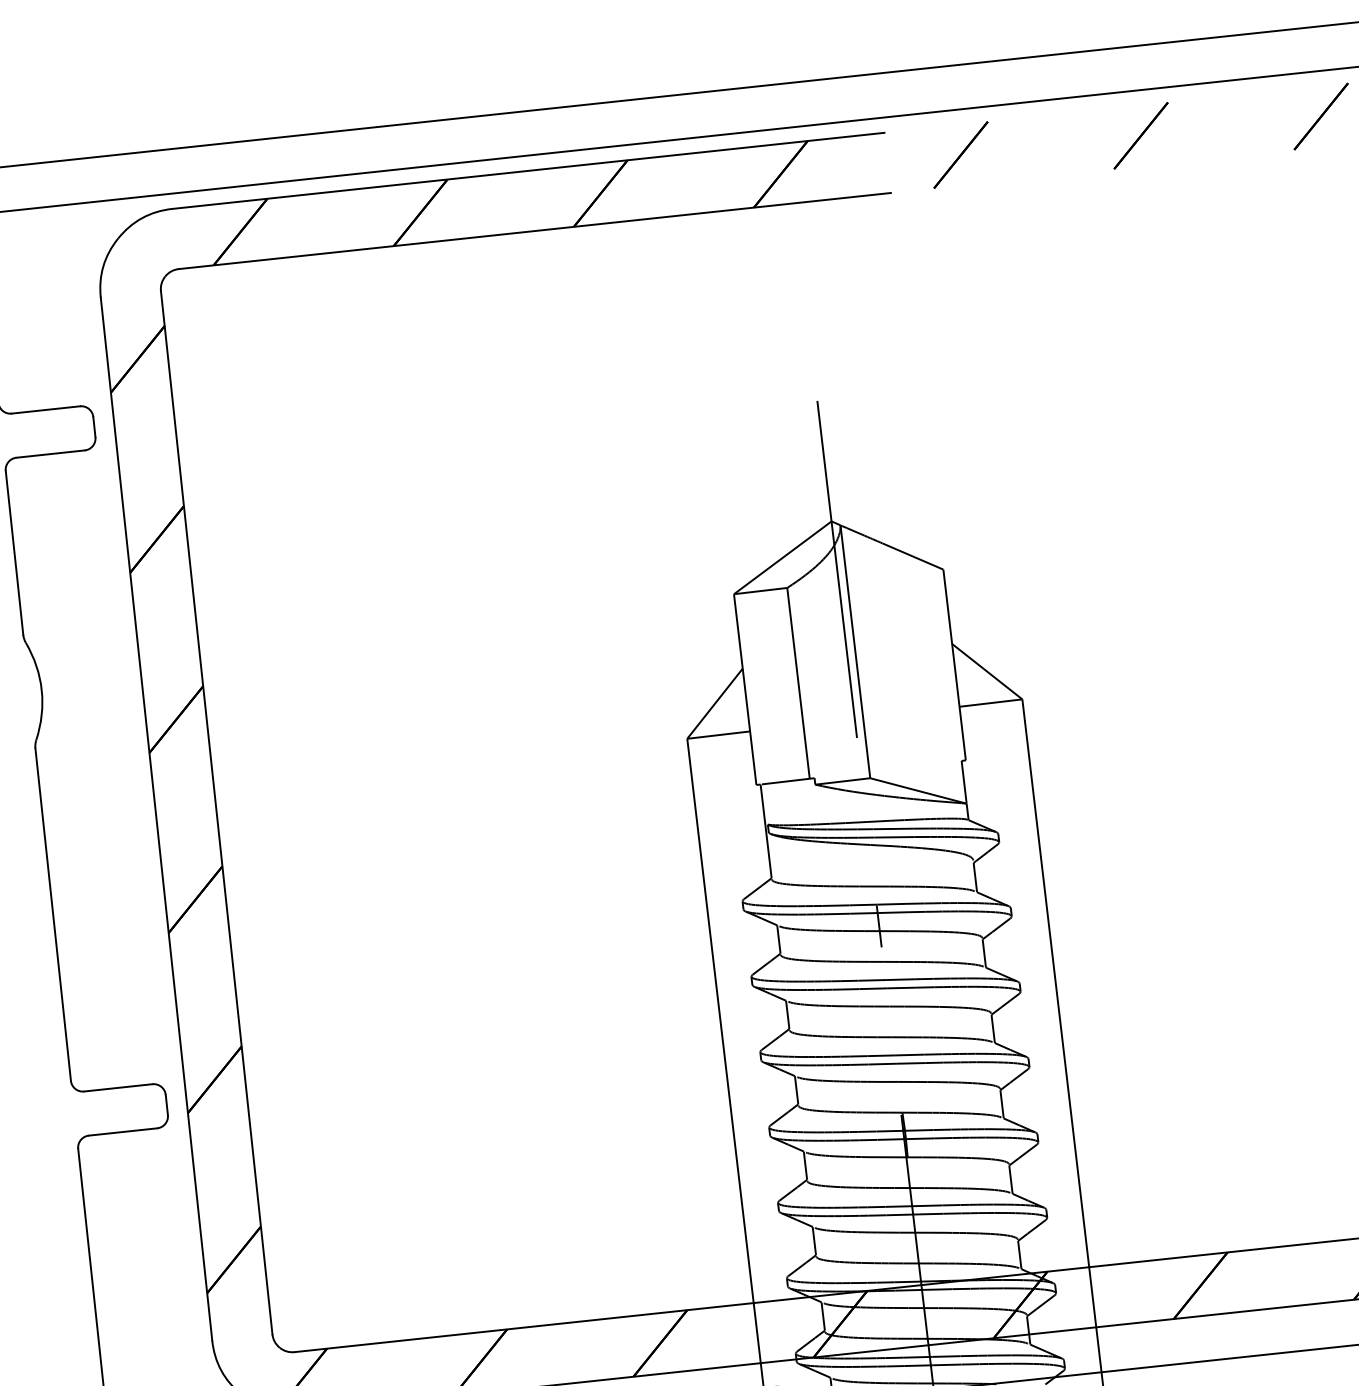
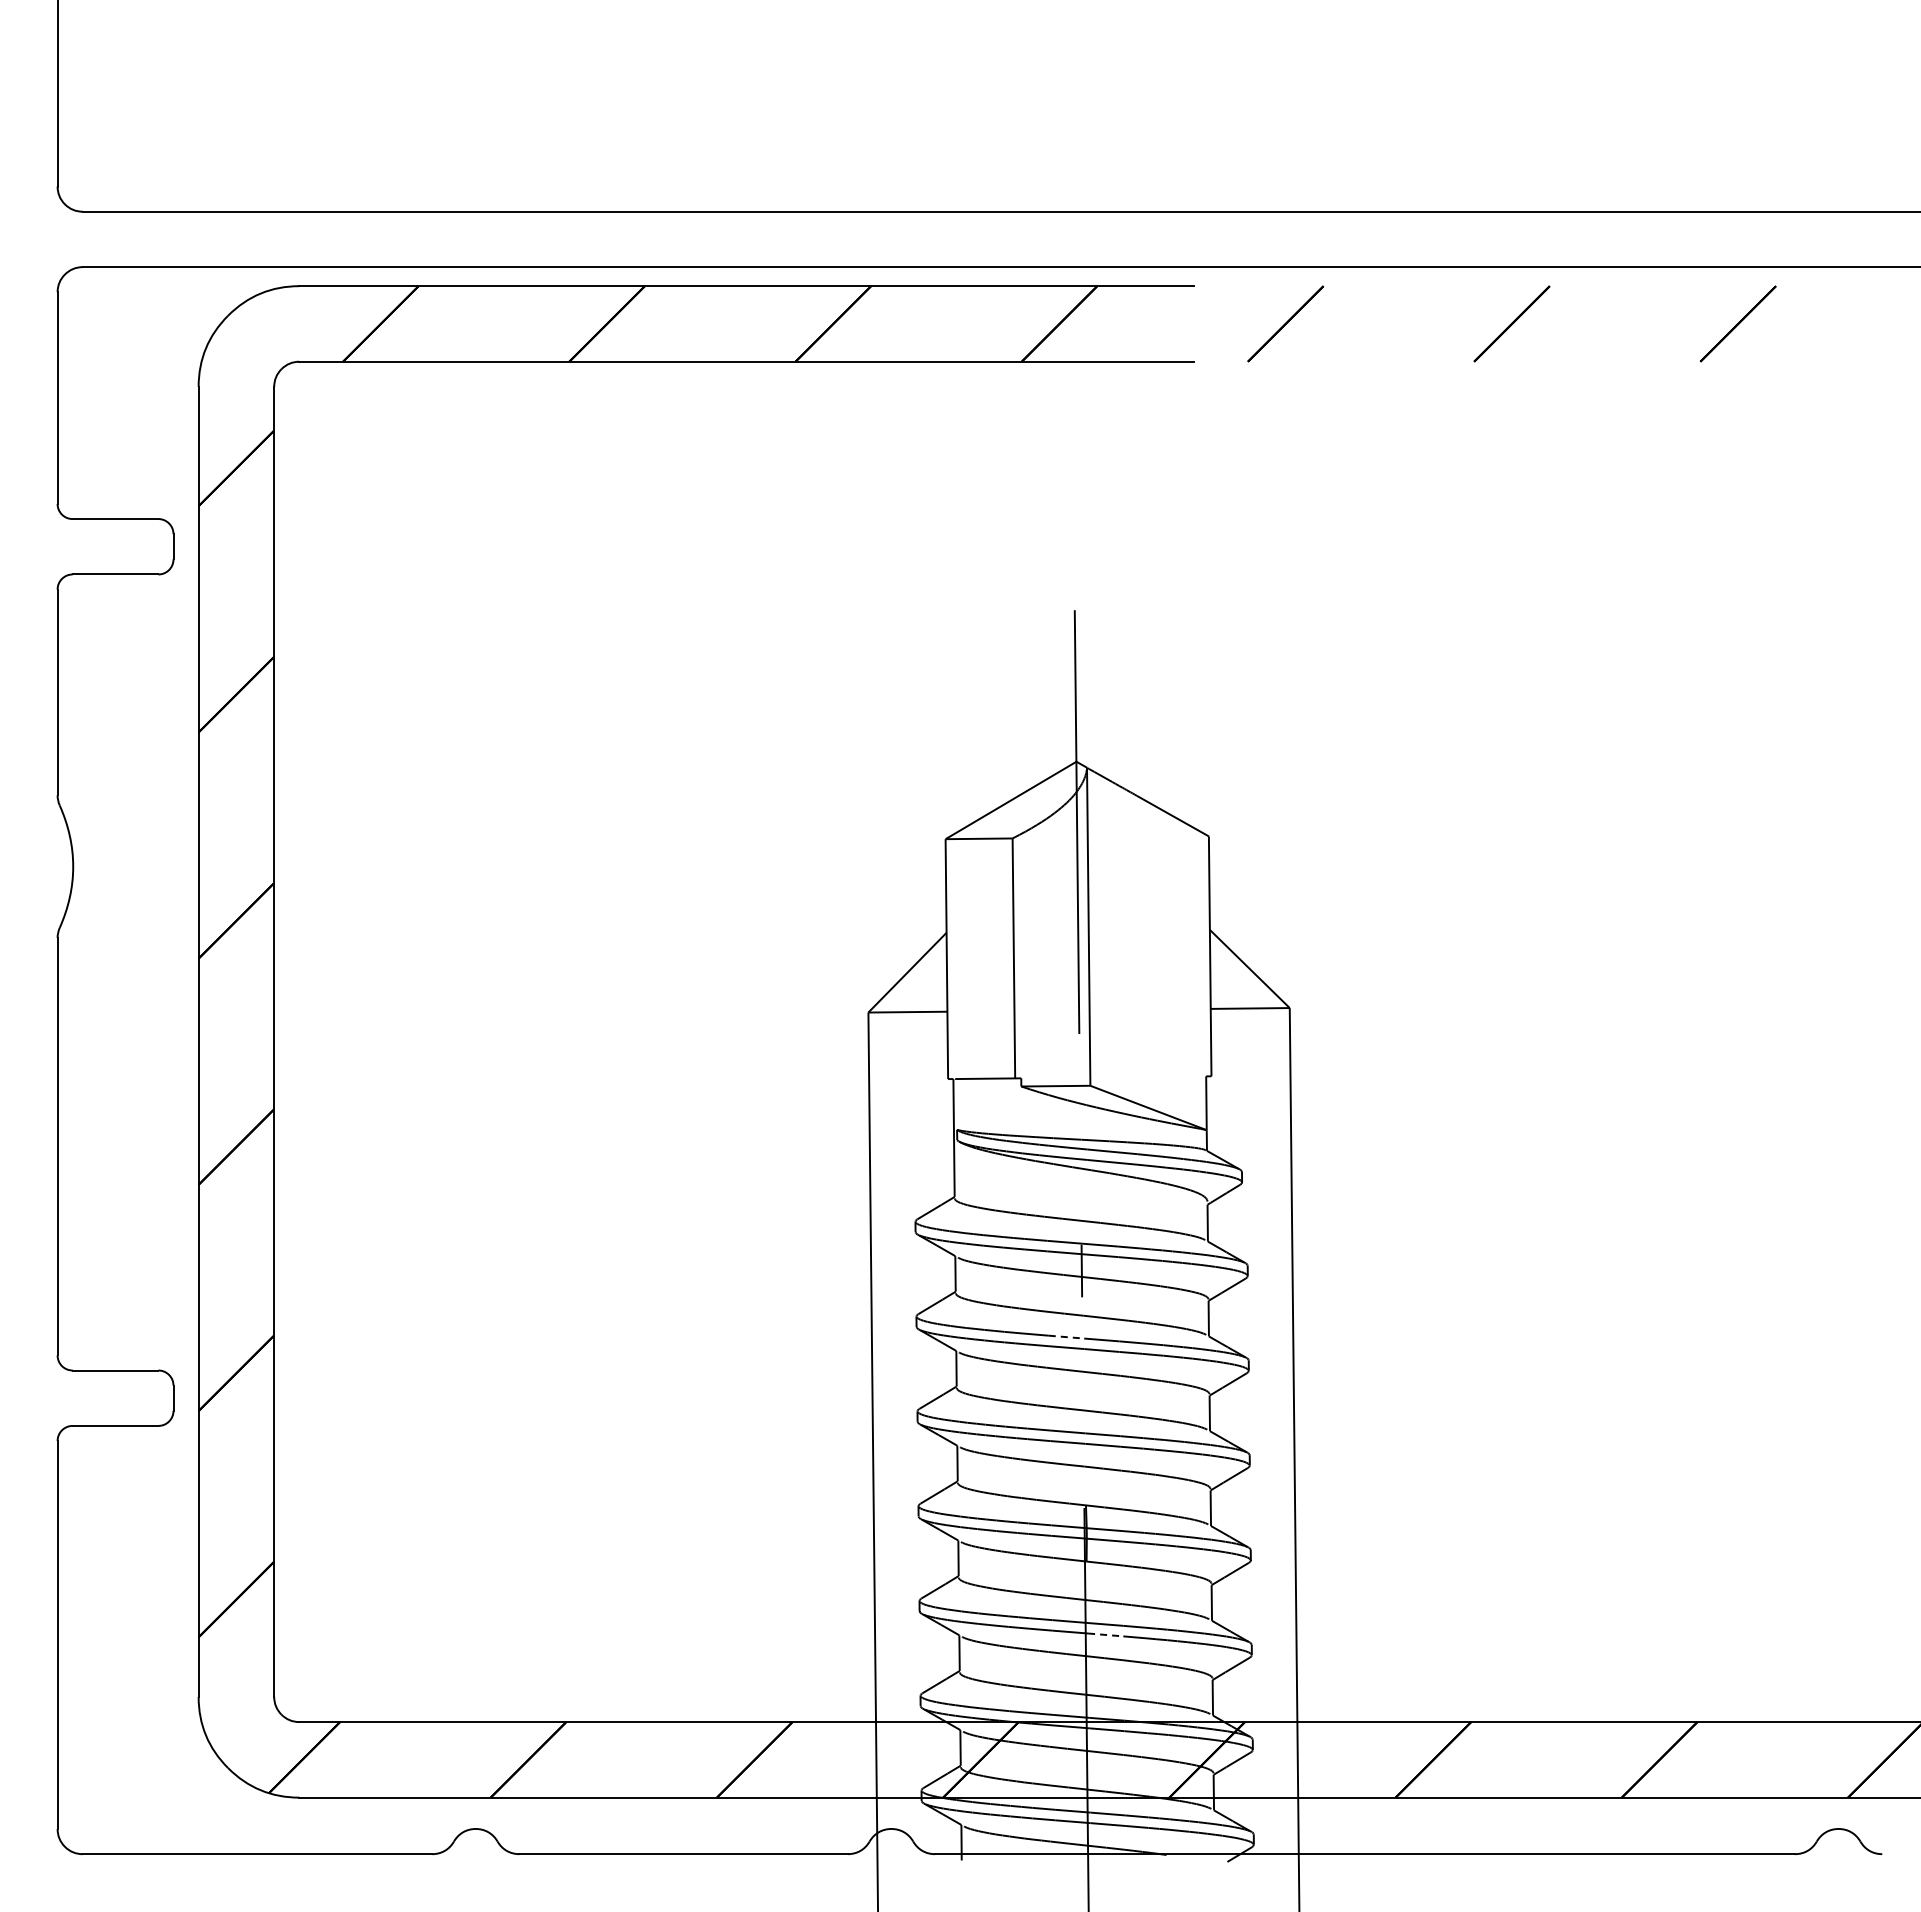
line: (872, 980) -> (1066, 1337), solid -> dashed
line: (928, 1213) -> (1105, 1634), solid -> dashed

